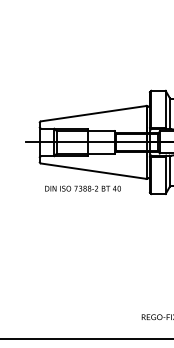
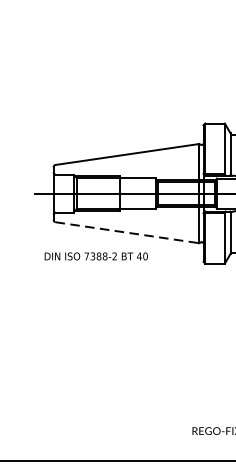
line: (94, 171) -> (128, 233), solid -> dashed
text: (82, 188) -> (95, 256), moved

